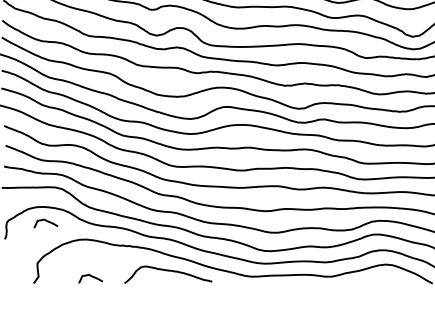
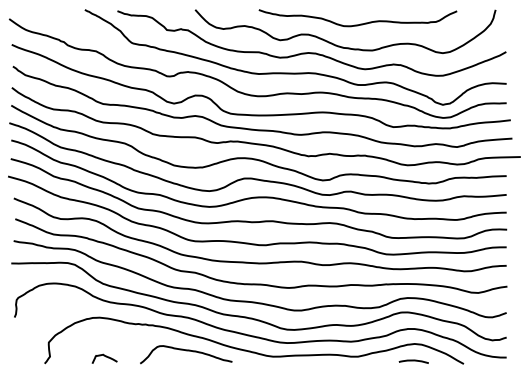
curve: (46, 222) -> (58, 299), removed
curve: (384, 281) -> (413, 361), added

